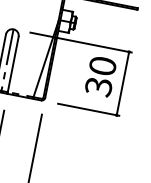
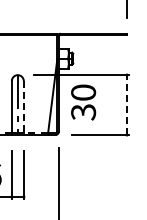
line: (12, 65) -> (23, 108), solid -> dashed
text: (100, 76) -> (83, 102), moved
line: (123, 84) -> (127, 105), solid -> dashed

